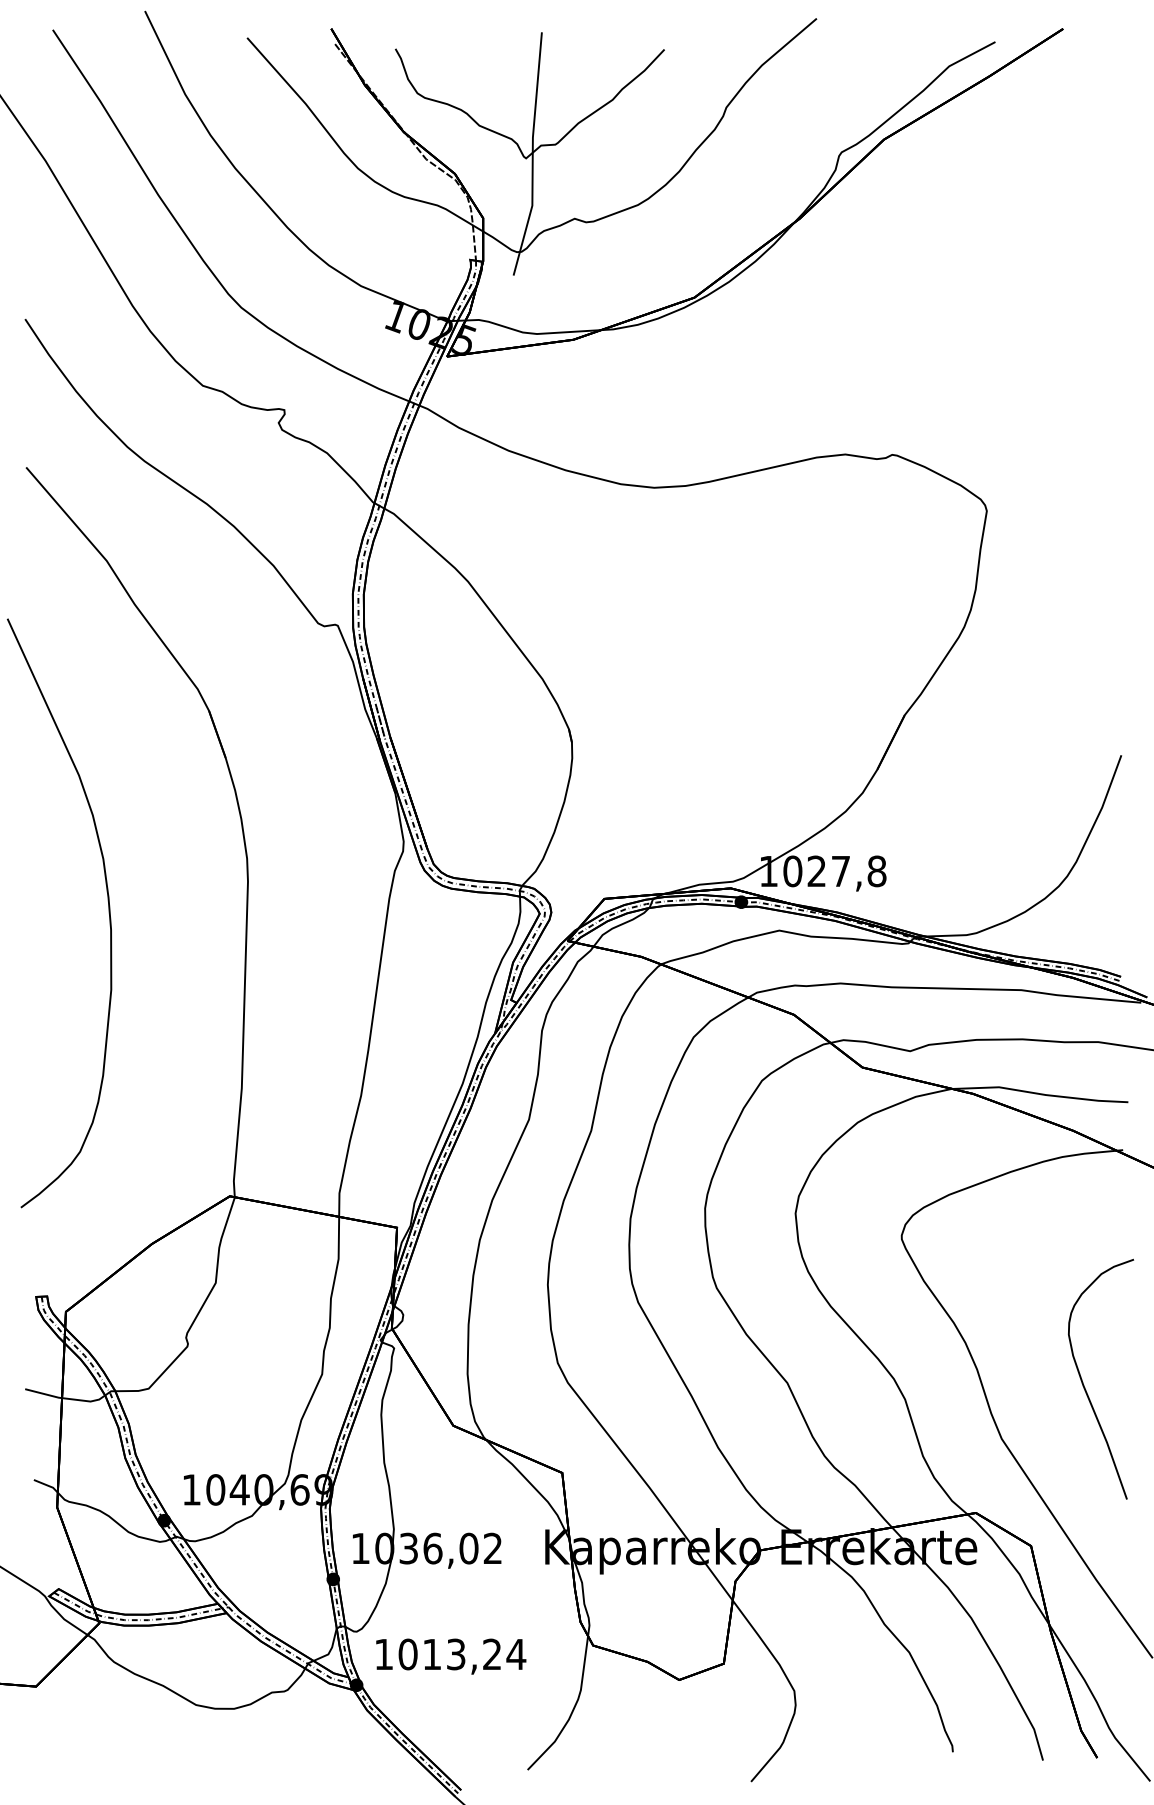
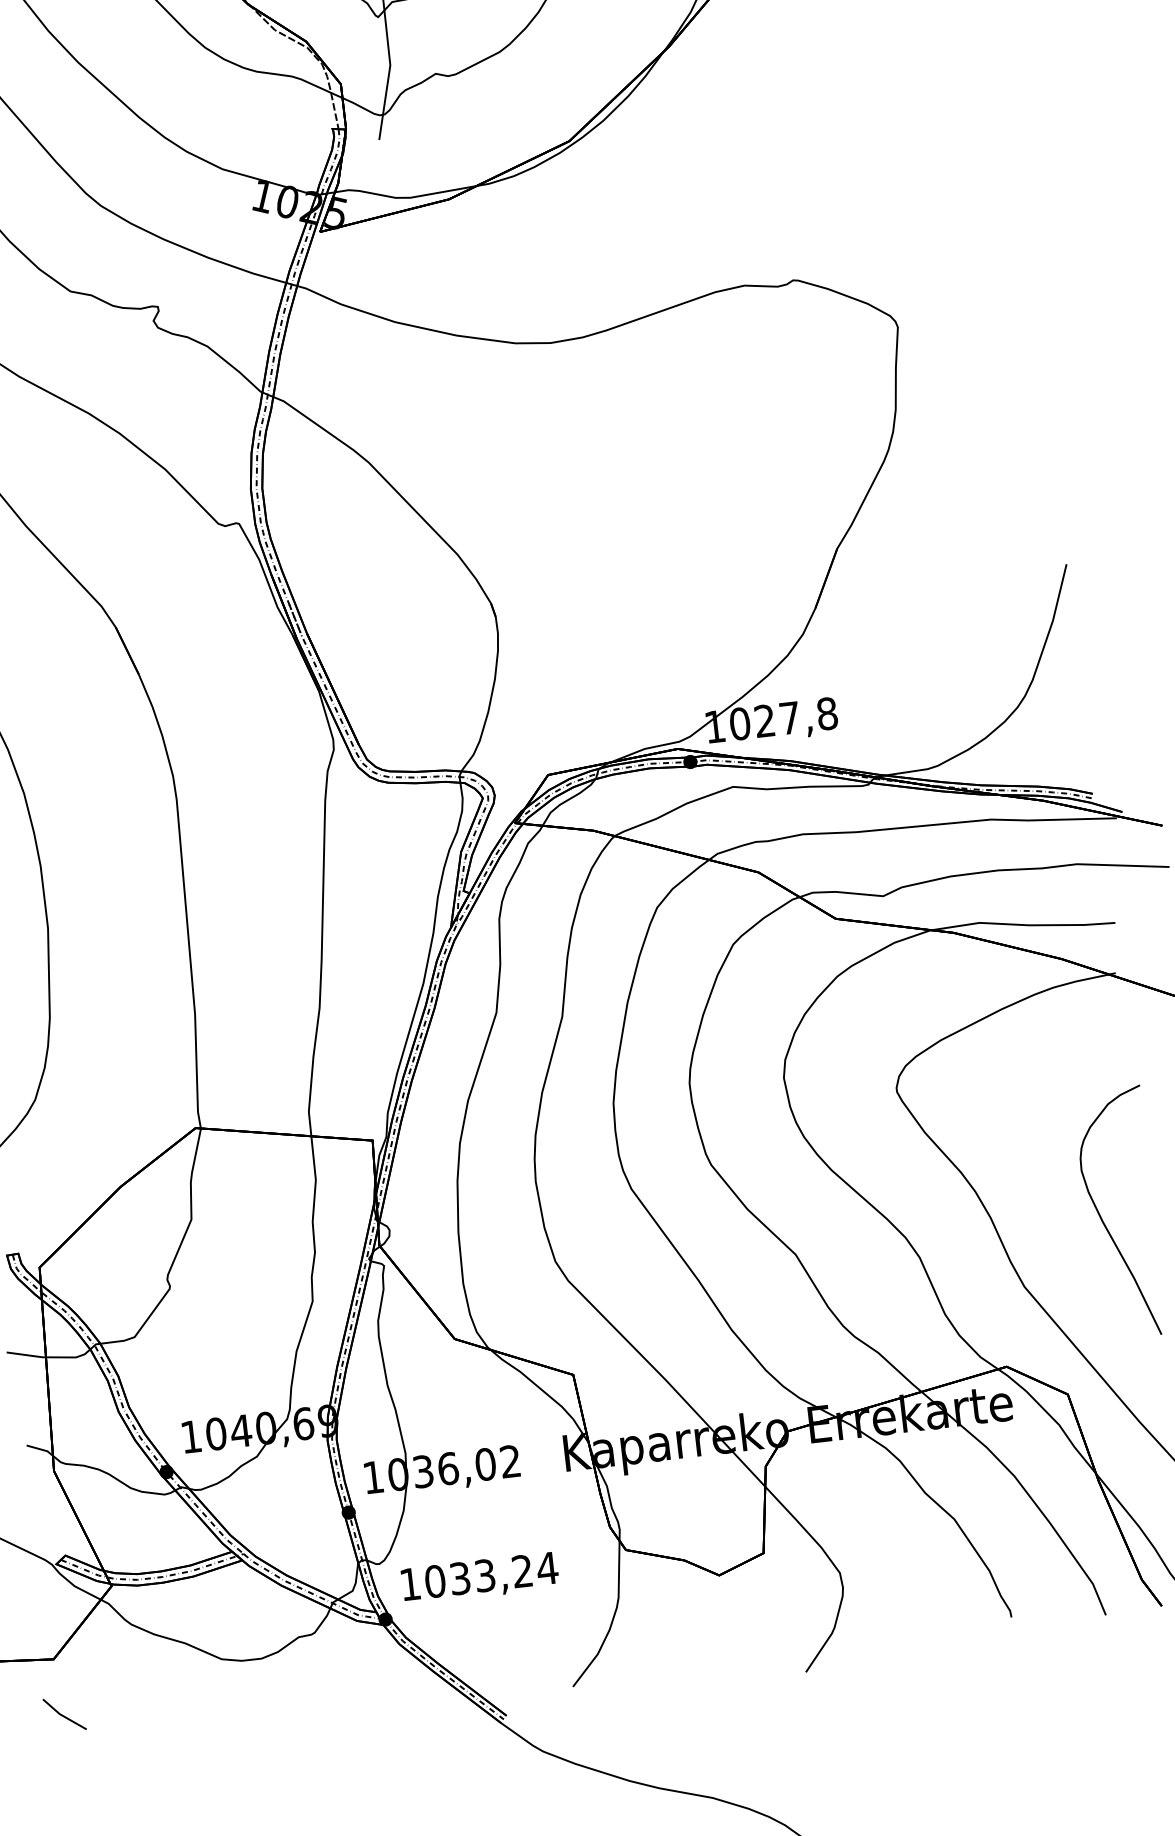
text: (432, 1654) -> (460, 1578), 1013,24 -> 1033,24
line: (39, 1740) -> (63, 1714), added

